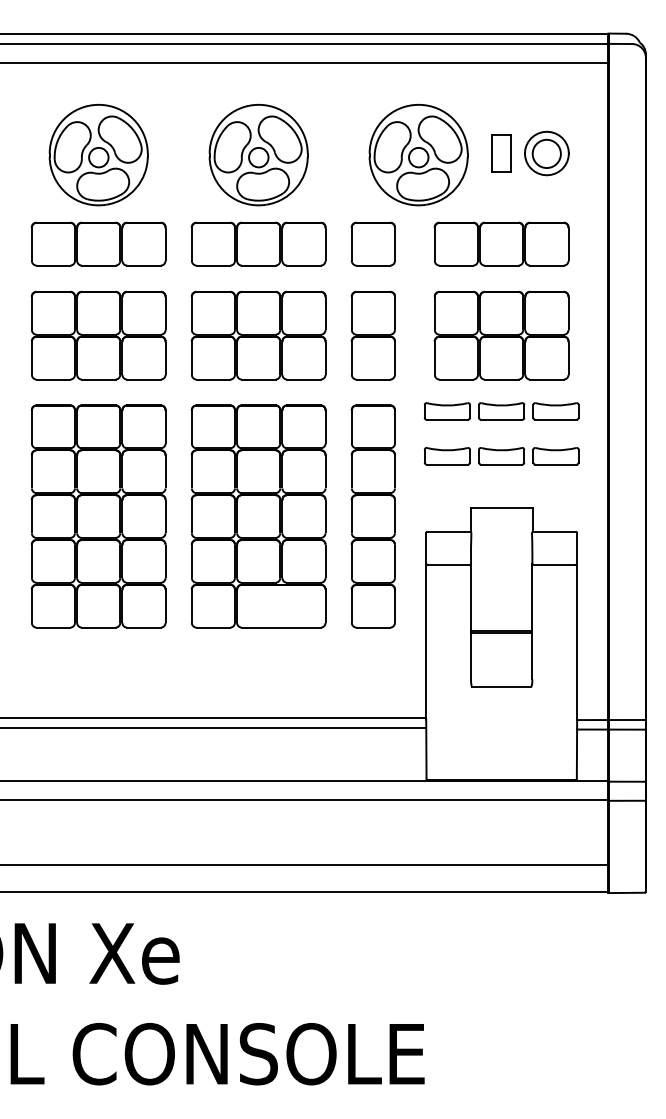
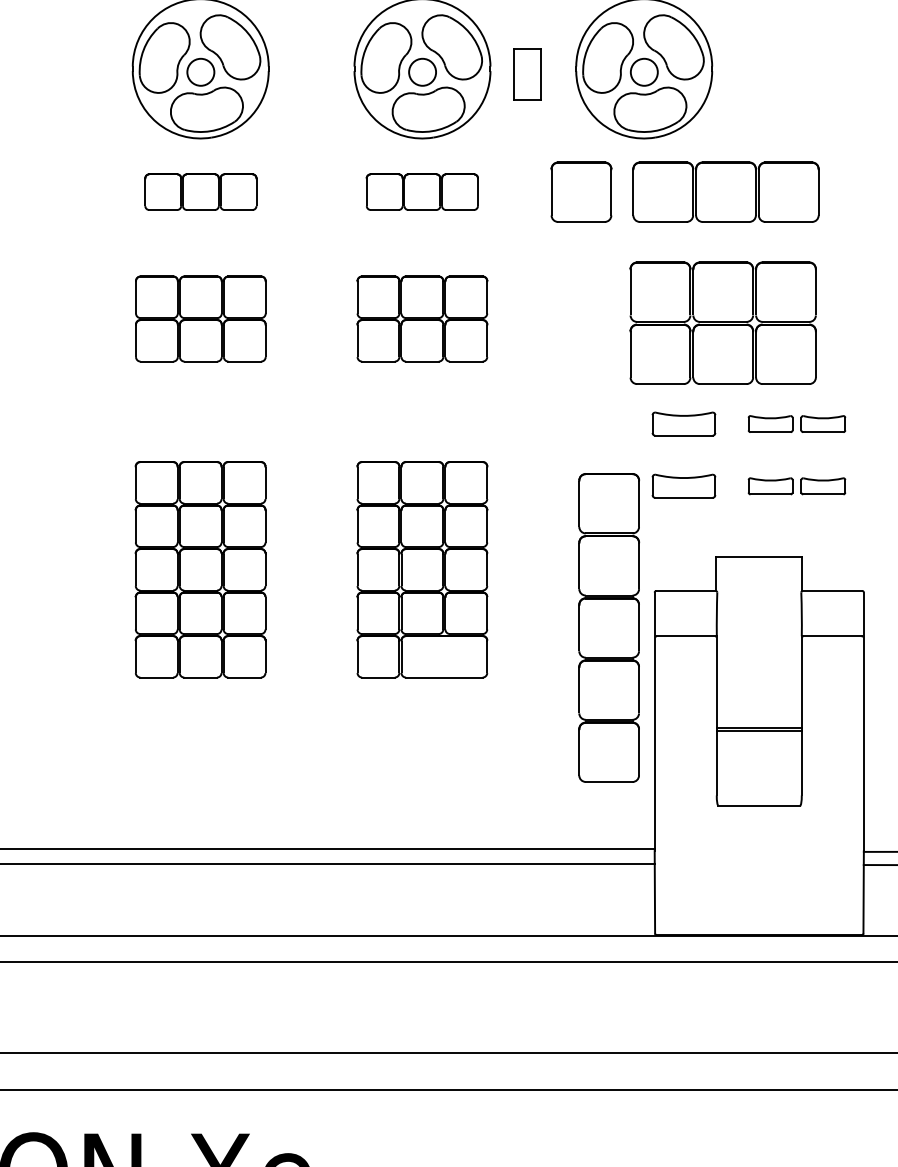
part: (501, 153) -> (527, 74), moved
part: (546, 153) -> (821, 66), removed
part: (98, 243) -> (200, 191), size x0.6
part: (258, 243) -> (422, 191), size x0.6
part: (501, 243) -> (725, 191), moved
part: (98, 335) -> (200, 318), size x0.7
part: (258, 335) -> (422, 318), size x0.7
part: (372, 335) -> (580, 318), removed
part: (501, 335) -> (722, 323), moved
part: (528, 411) -> (796, 424), size x0.7
part: (528, 456) -> (796, 486), size x0.7
part: (98, 516) -> (200, 569), size x0.7
part: (258, 516) -> (422, 569), size x0.7
part: (372, 516) -> (607, 627), moved

